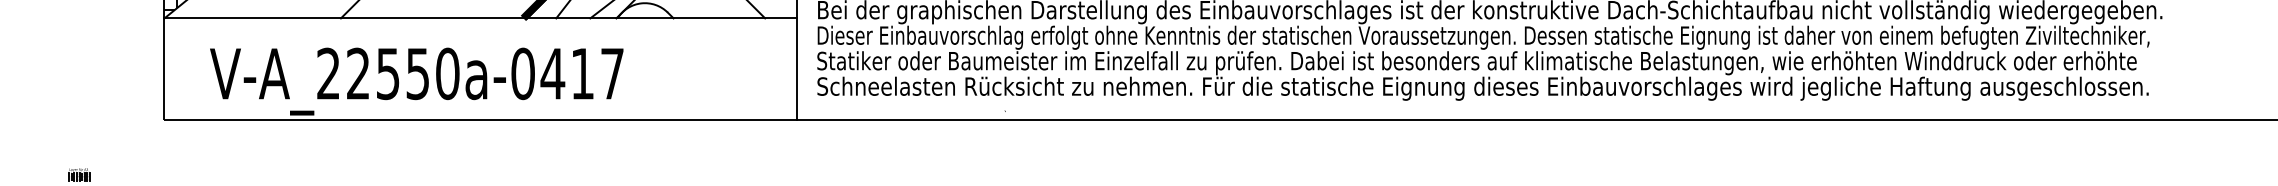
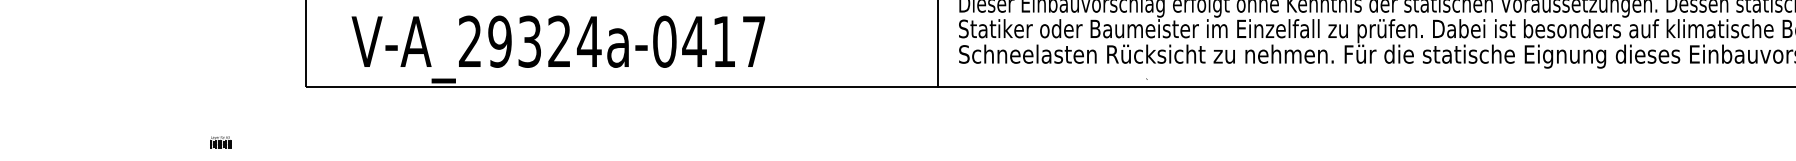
text: (403, 73) -> (545, 41), V-A_22550a-0417 -> V-A_29324a-0417

